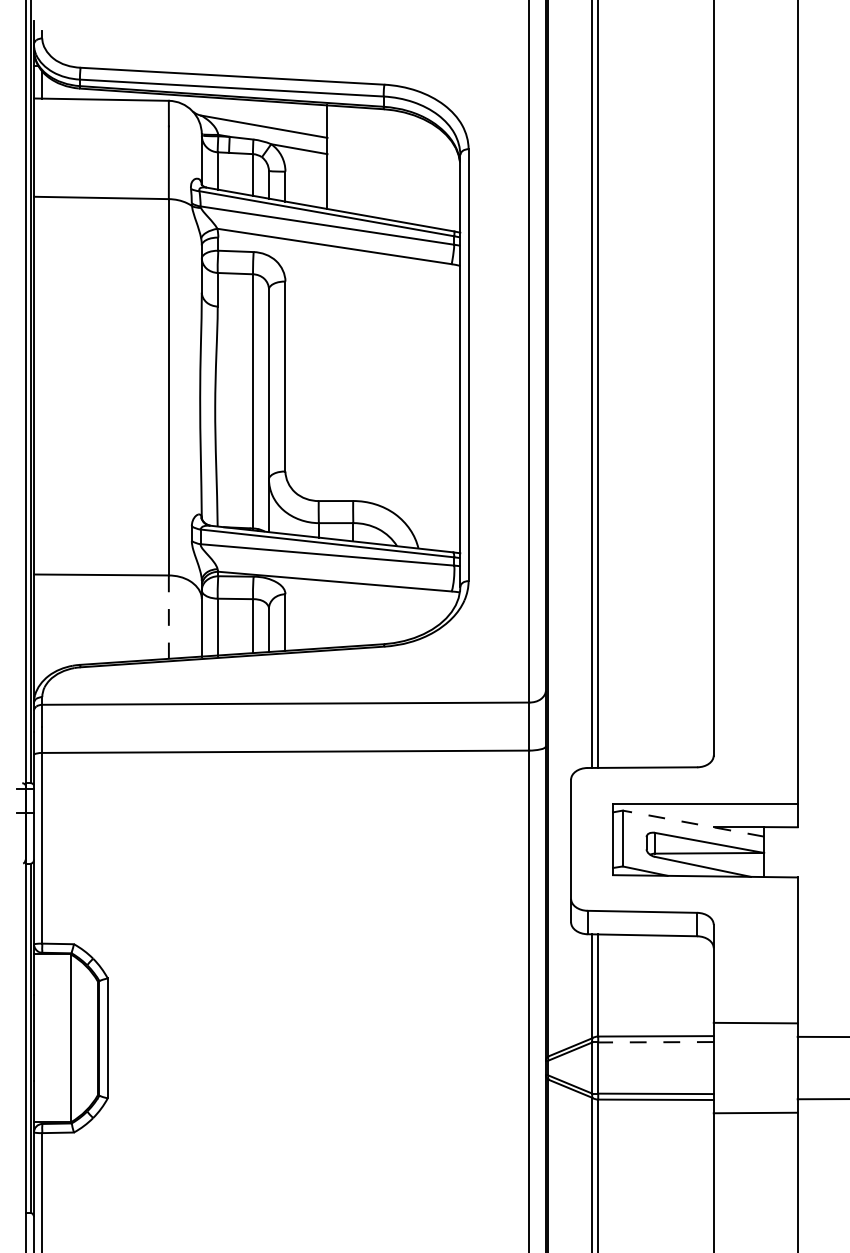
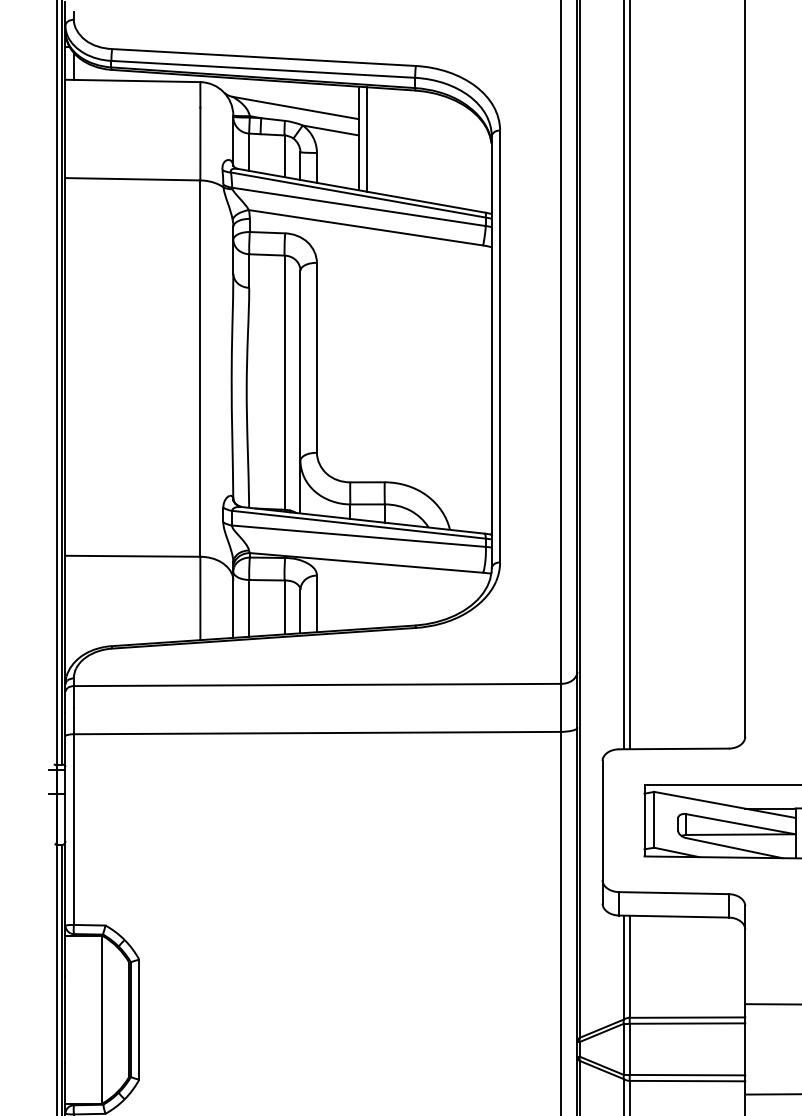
line: (335, 157) -> (367, 138), added
line: (168, 617) -> (200, 598), dashed -> solid
line: (693, 823) -> (725, 804), dashed -> solid
line: (655, 1042) -> (687, 1023), dashed -> solid

